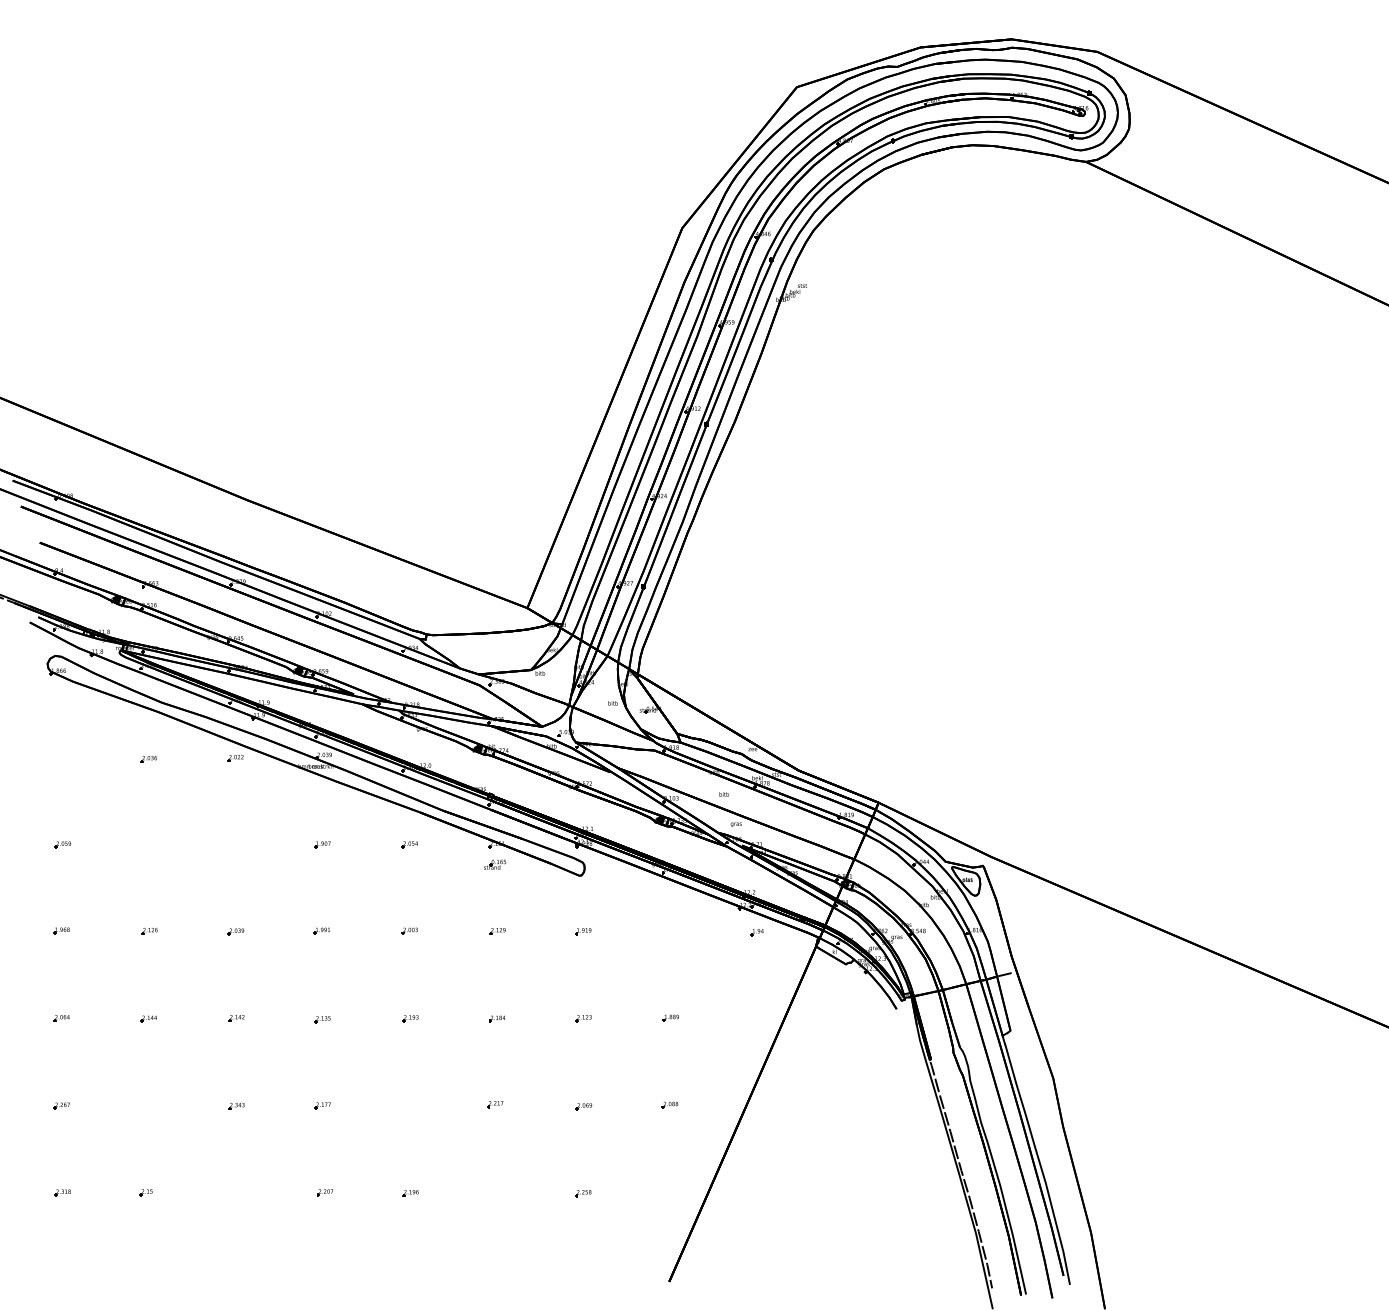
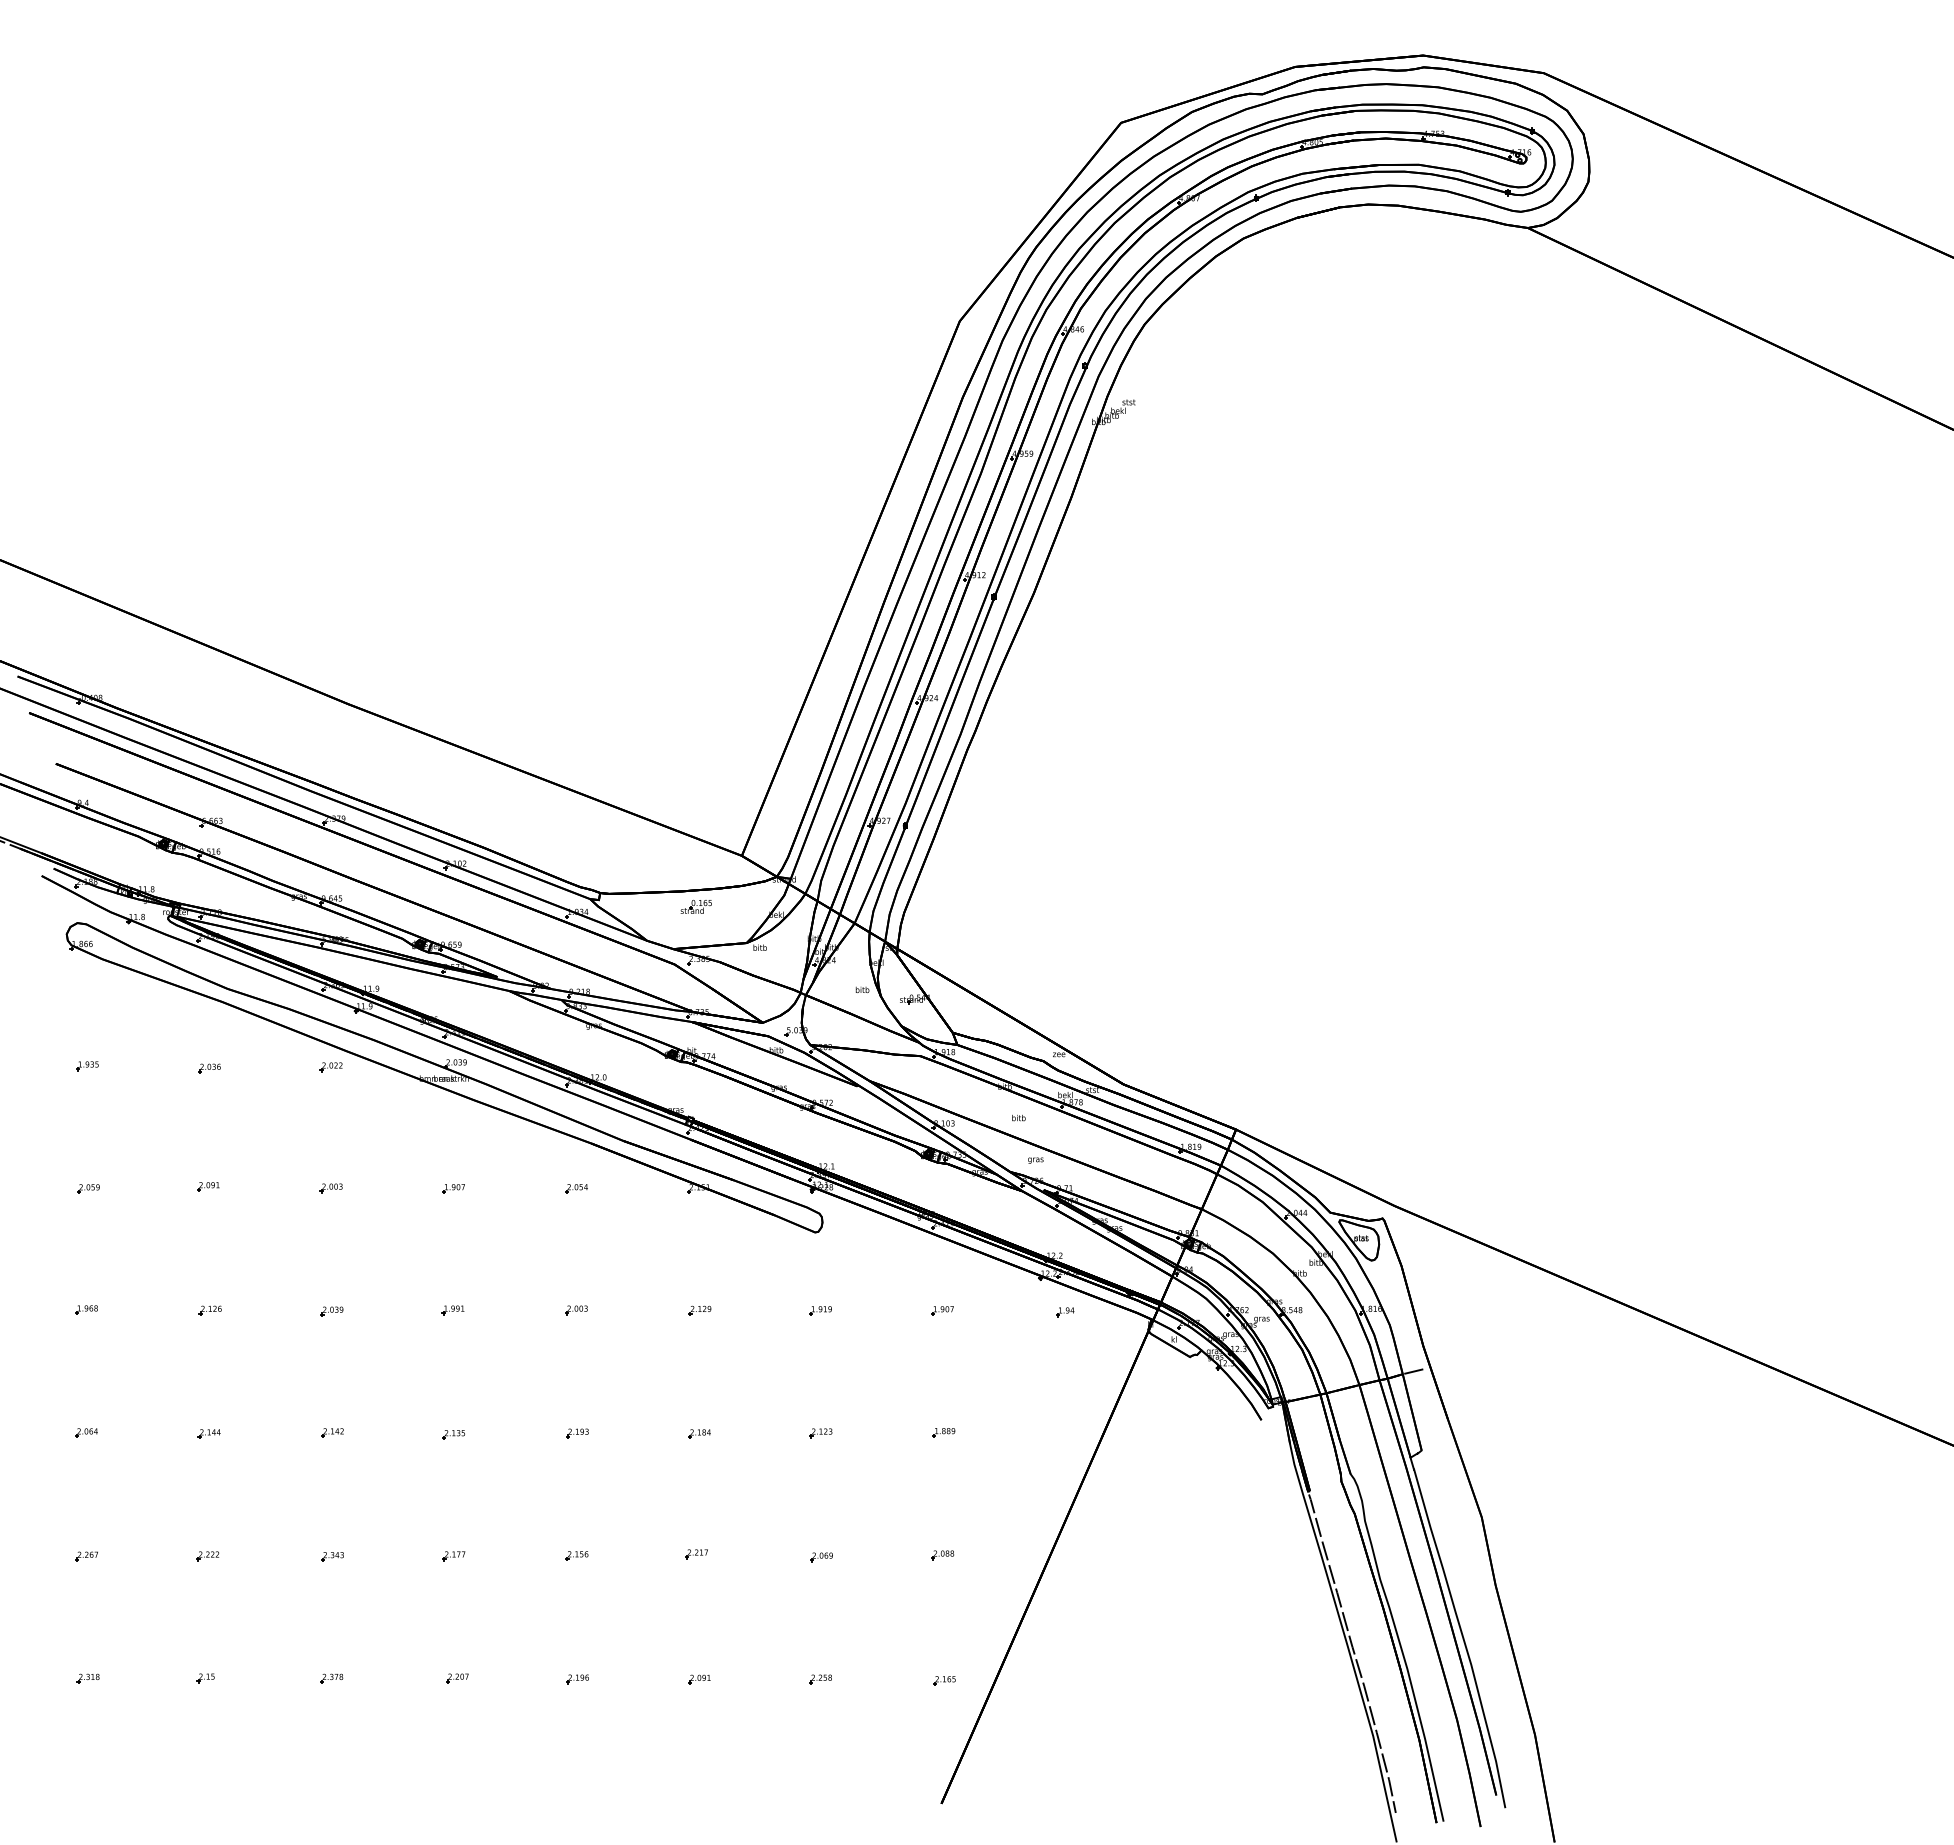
part: (62, 757) -> (87, 1066), added
part: (148, 843) -> (208, 1186), added
part: (235, 844) -> (330, 1188), added
part: (494, 864) -> (695, 906), moved
part: (669, 931) -> (942, 1310), added
part: (409, 1105) -> (576, 1555), added
part: (147, 1106) -> (207, 1556), added
part: (235, 1192) -> (331, 1678), added
part: (497, 1193) -> (699, 1679), added
part: (671, 1194) -> (944, 1680), added

